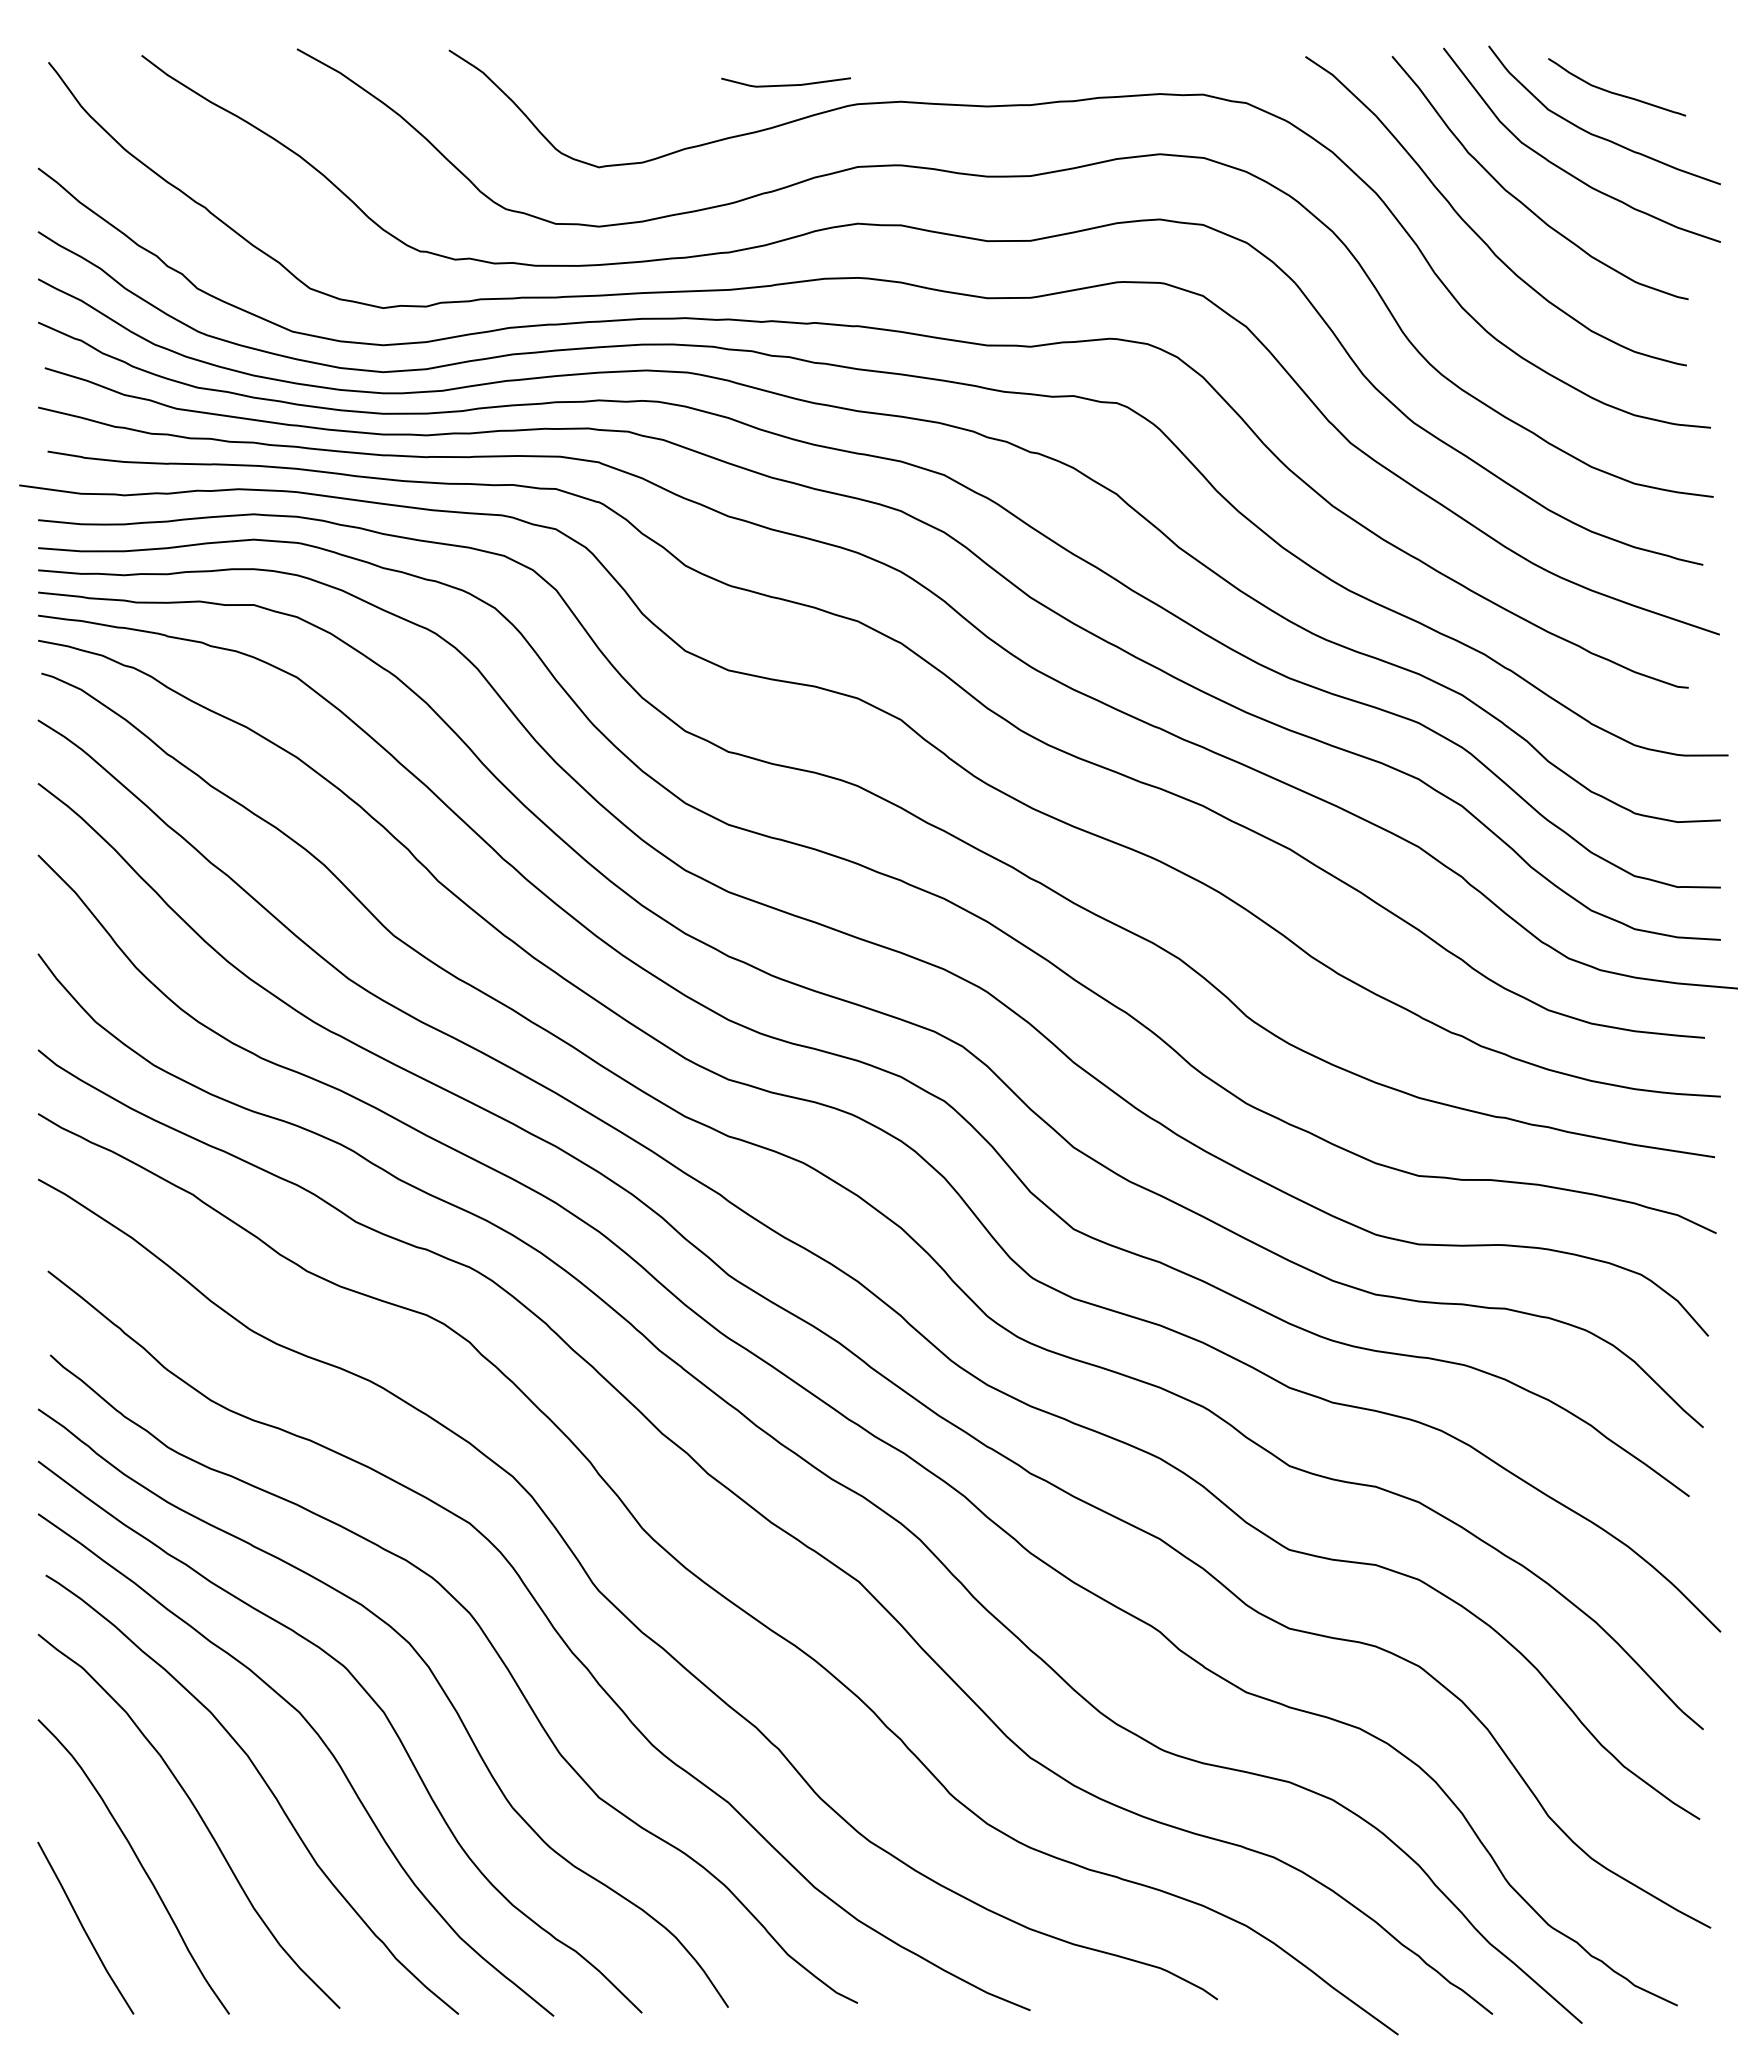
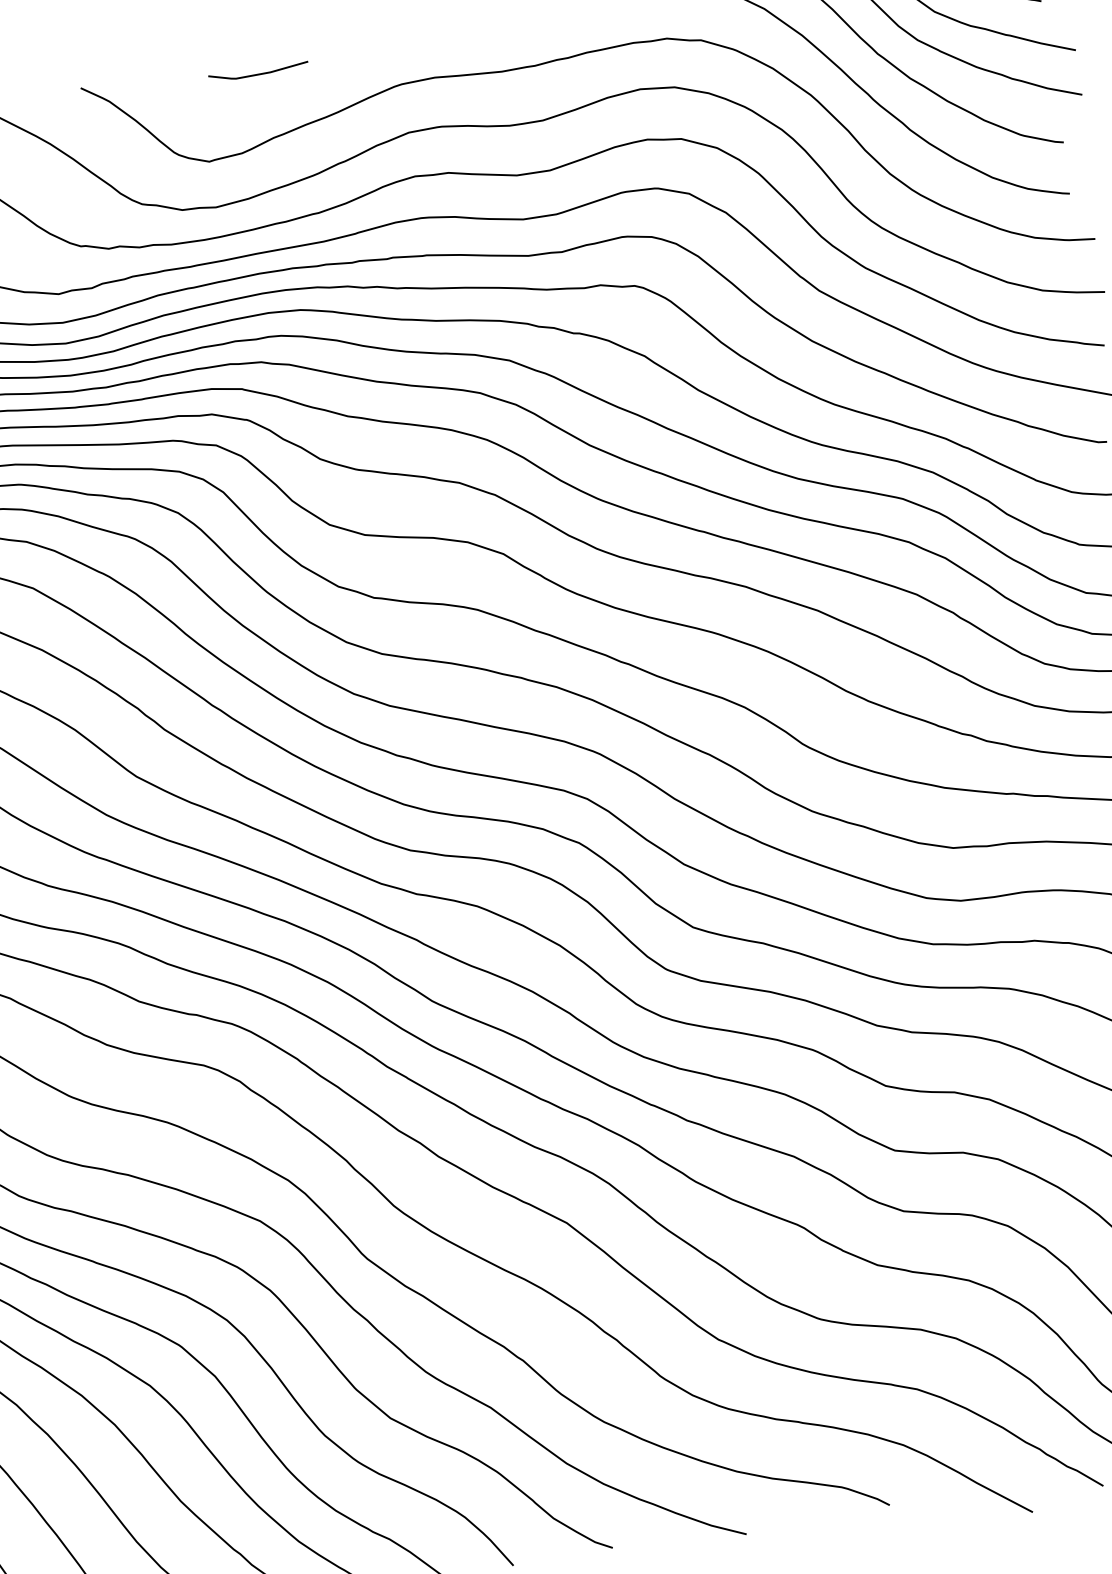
line: (785, 84) -> (258, 73), moved

